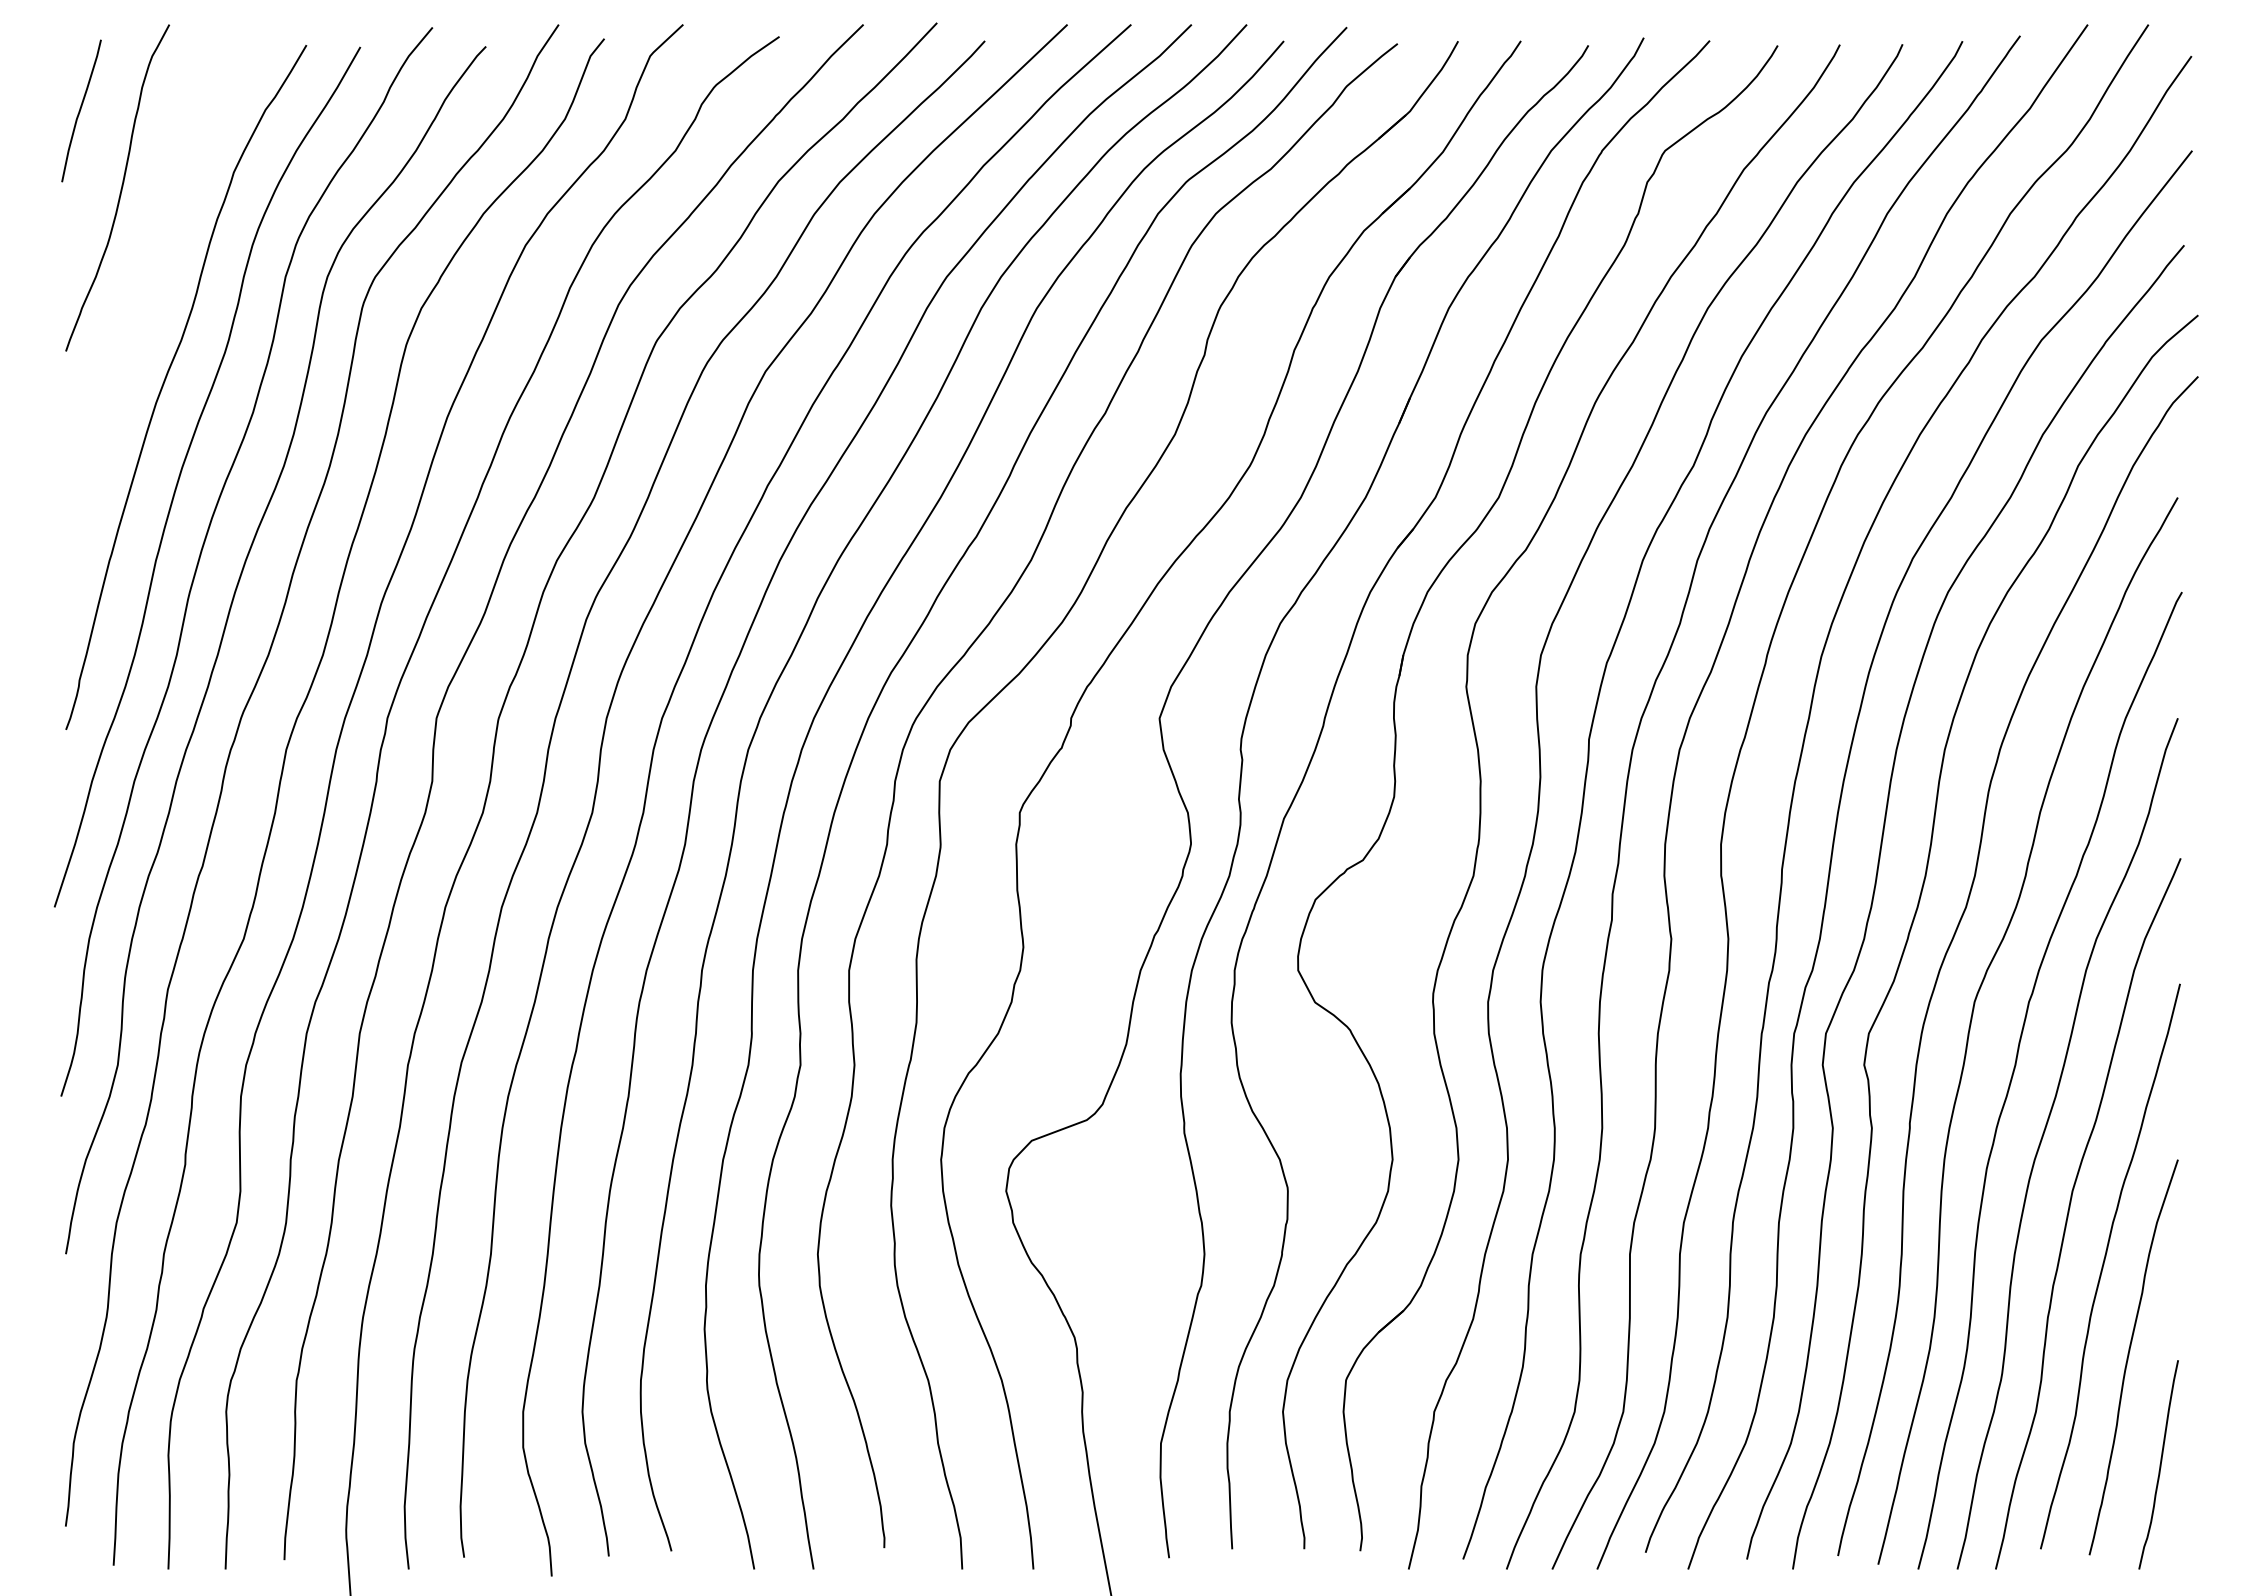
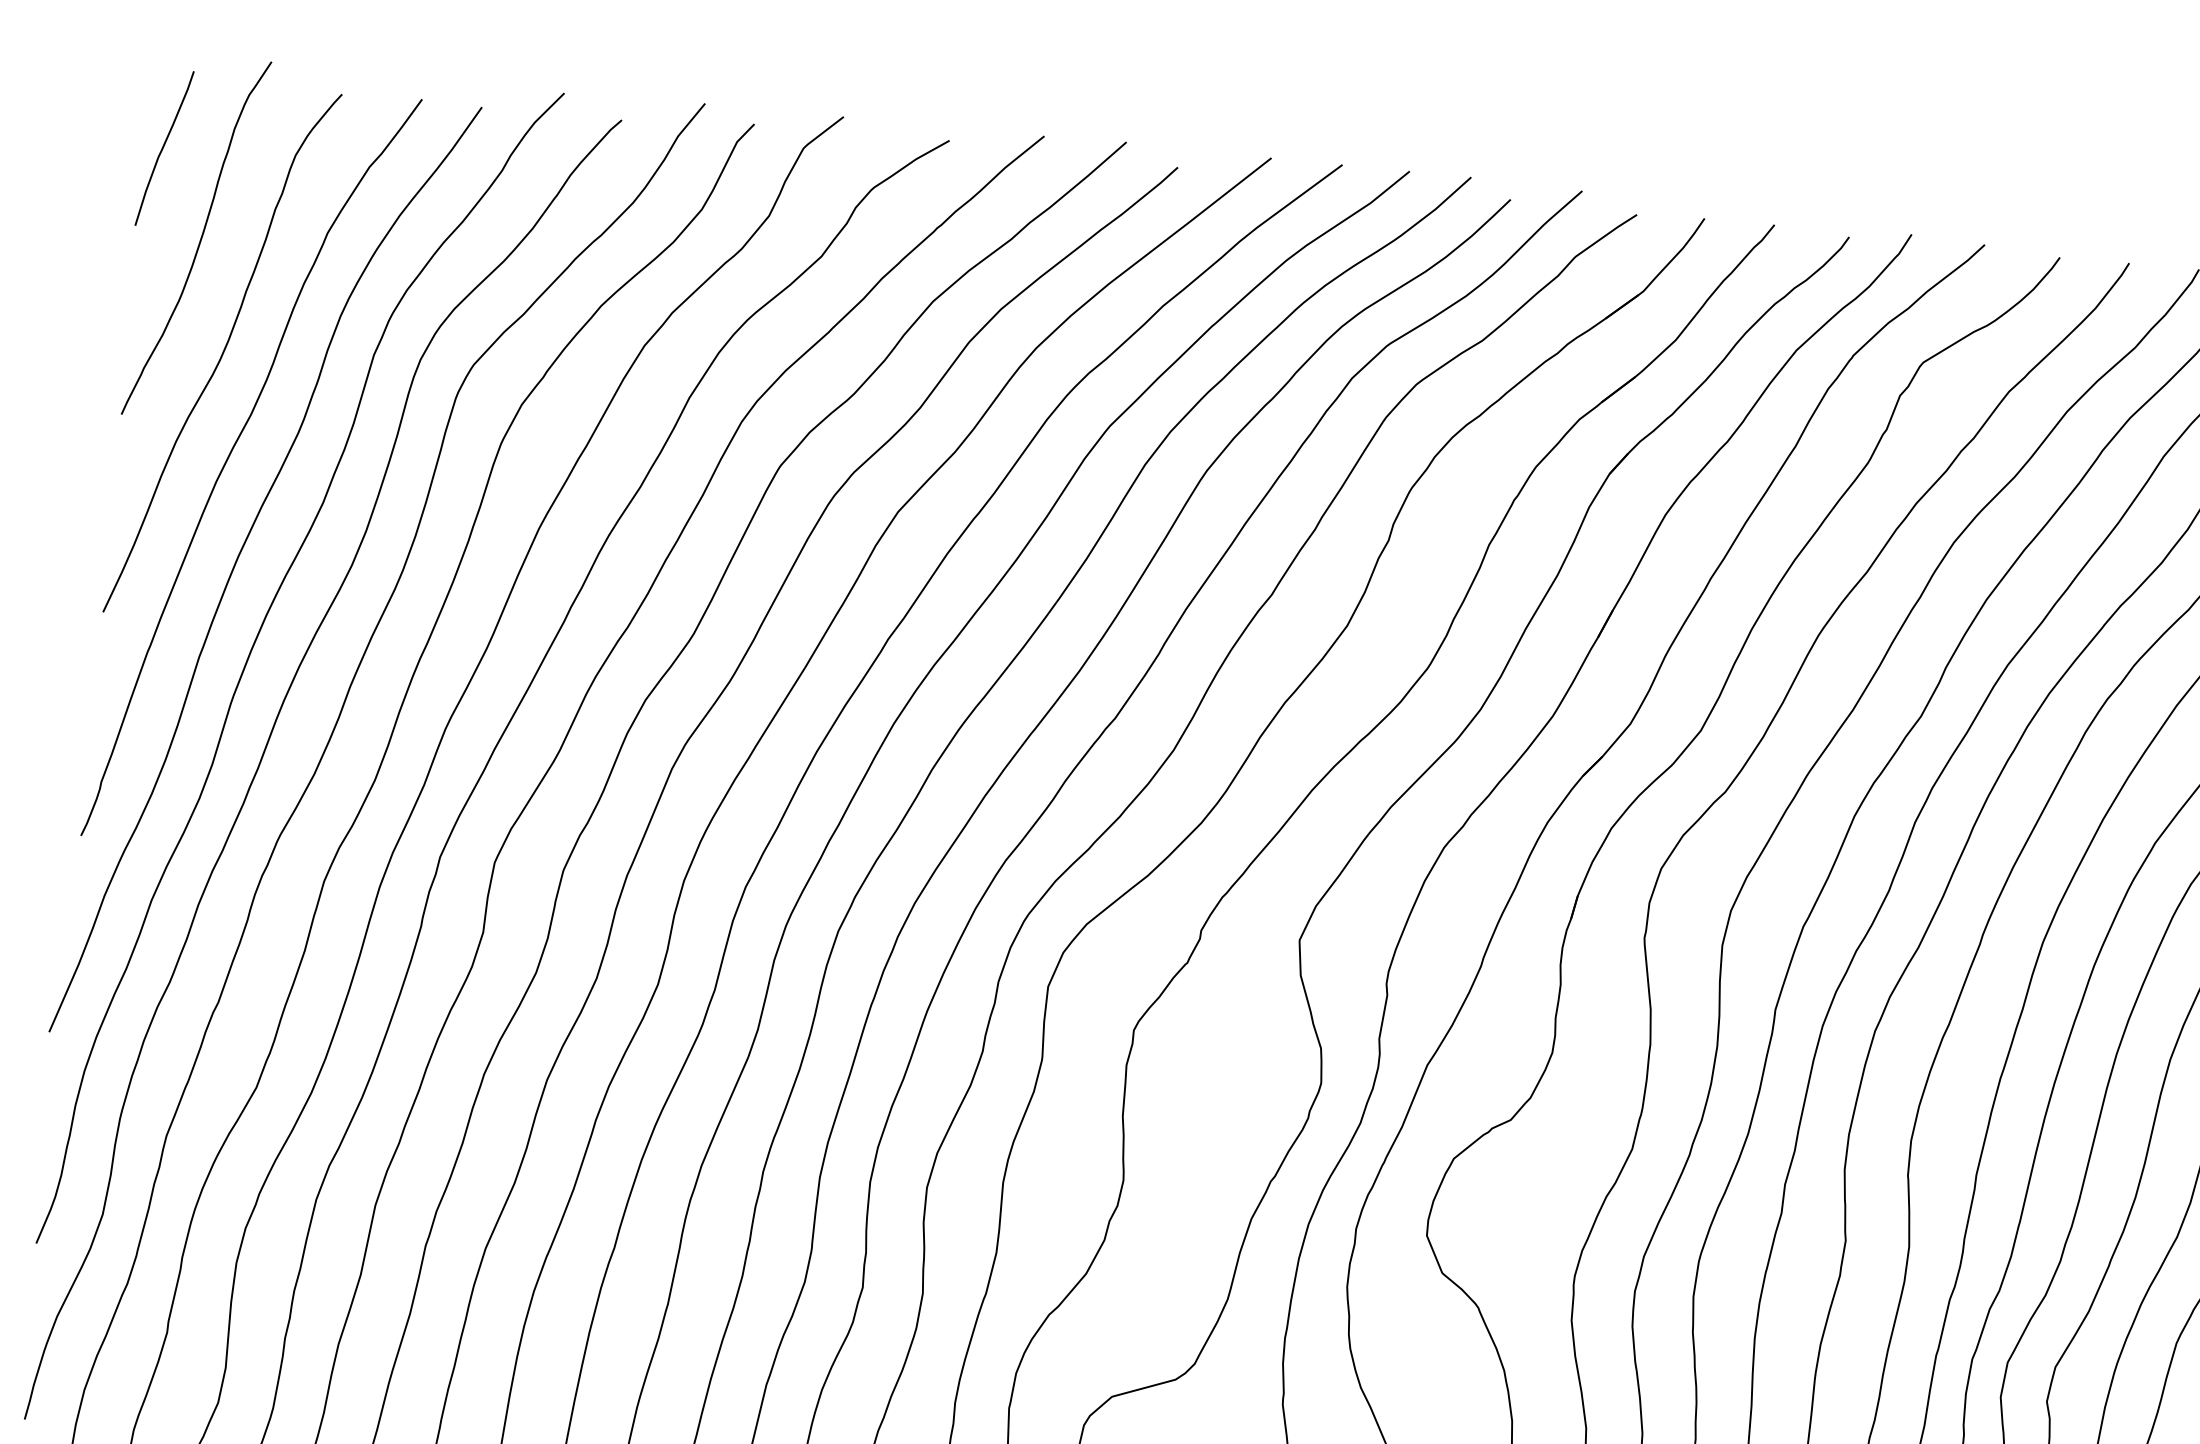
curve: (150, 288) -> (222, 353), added

